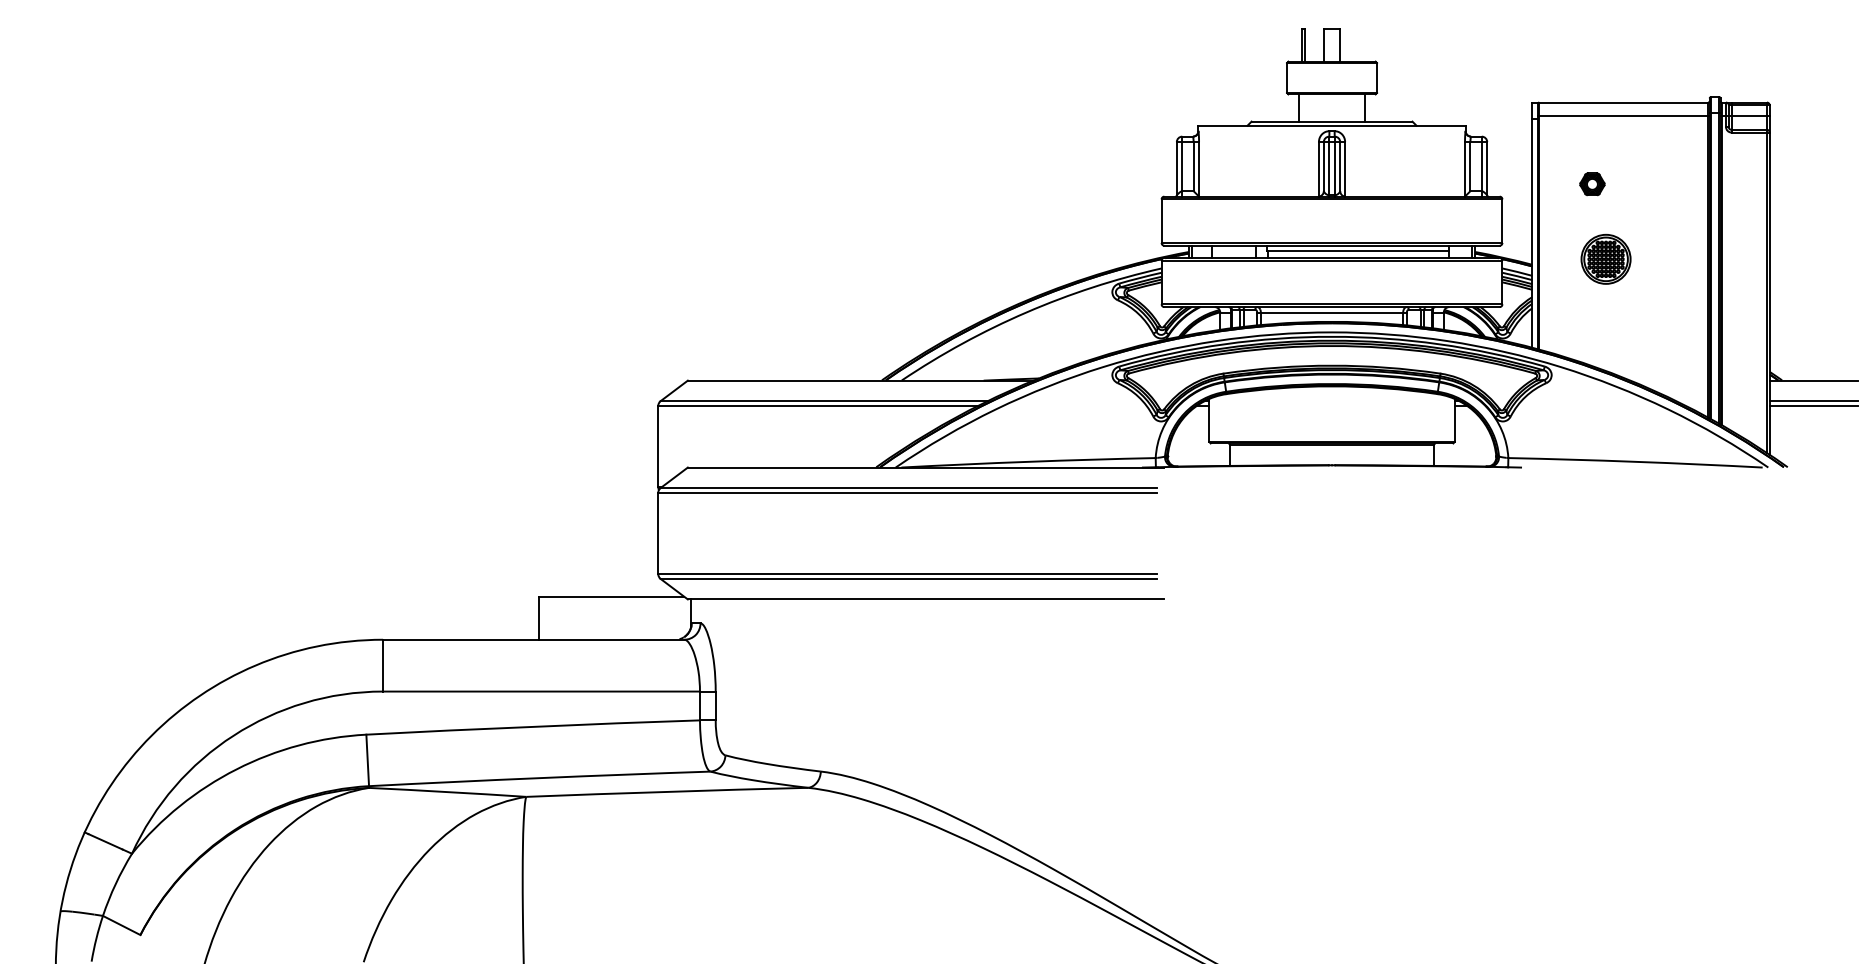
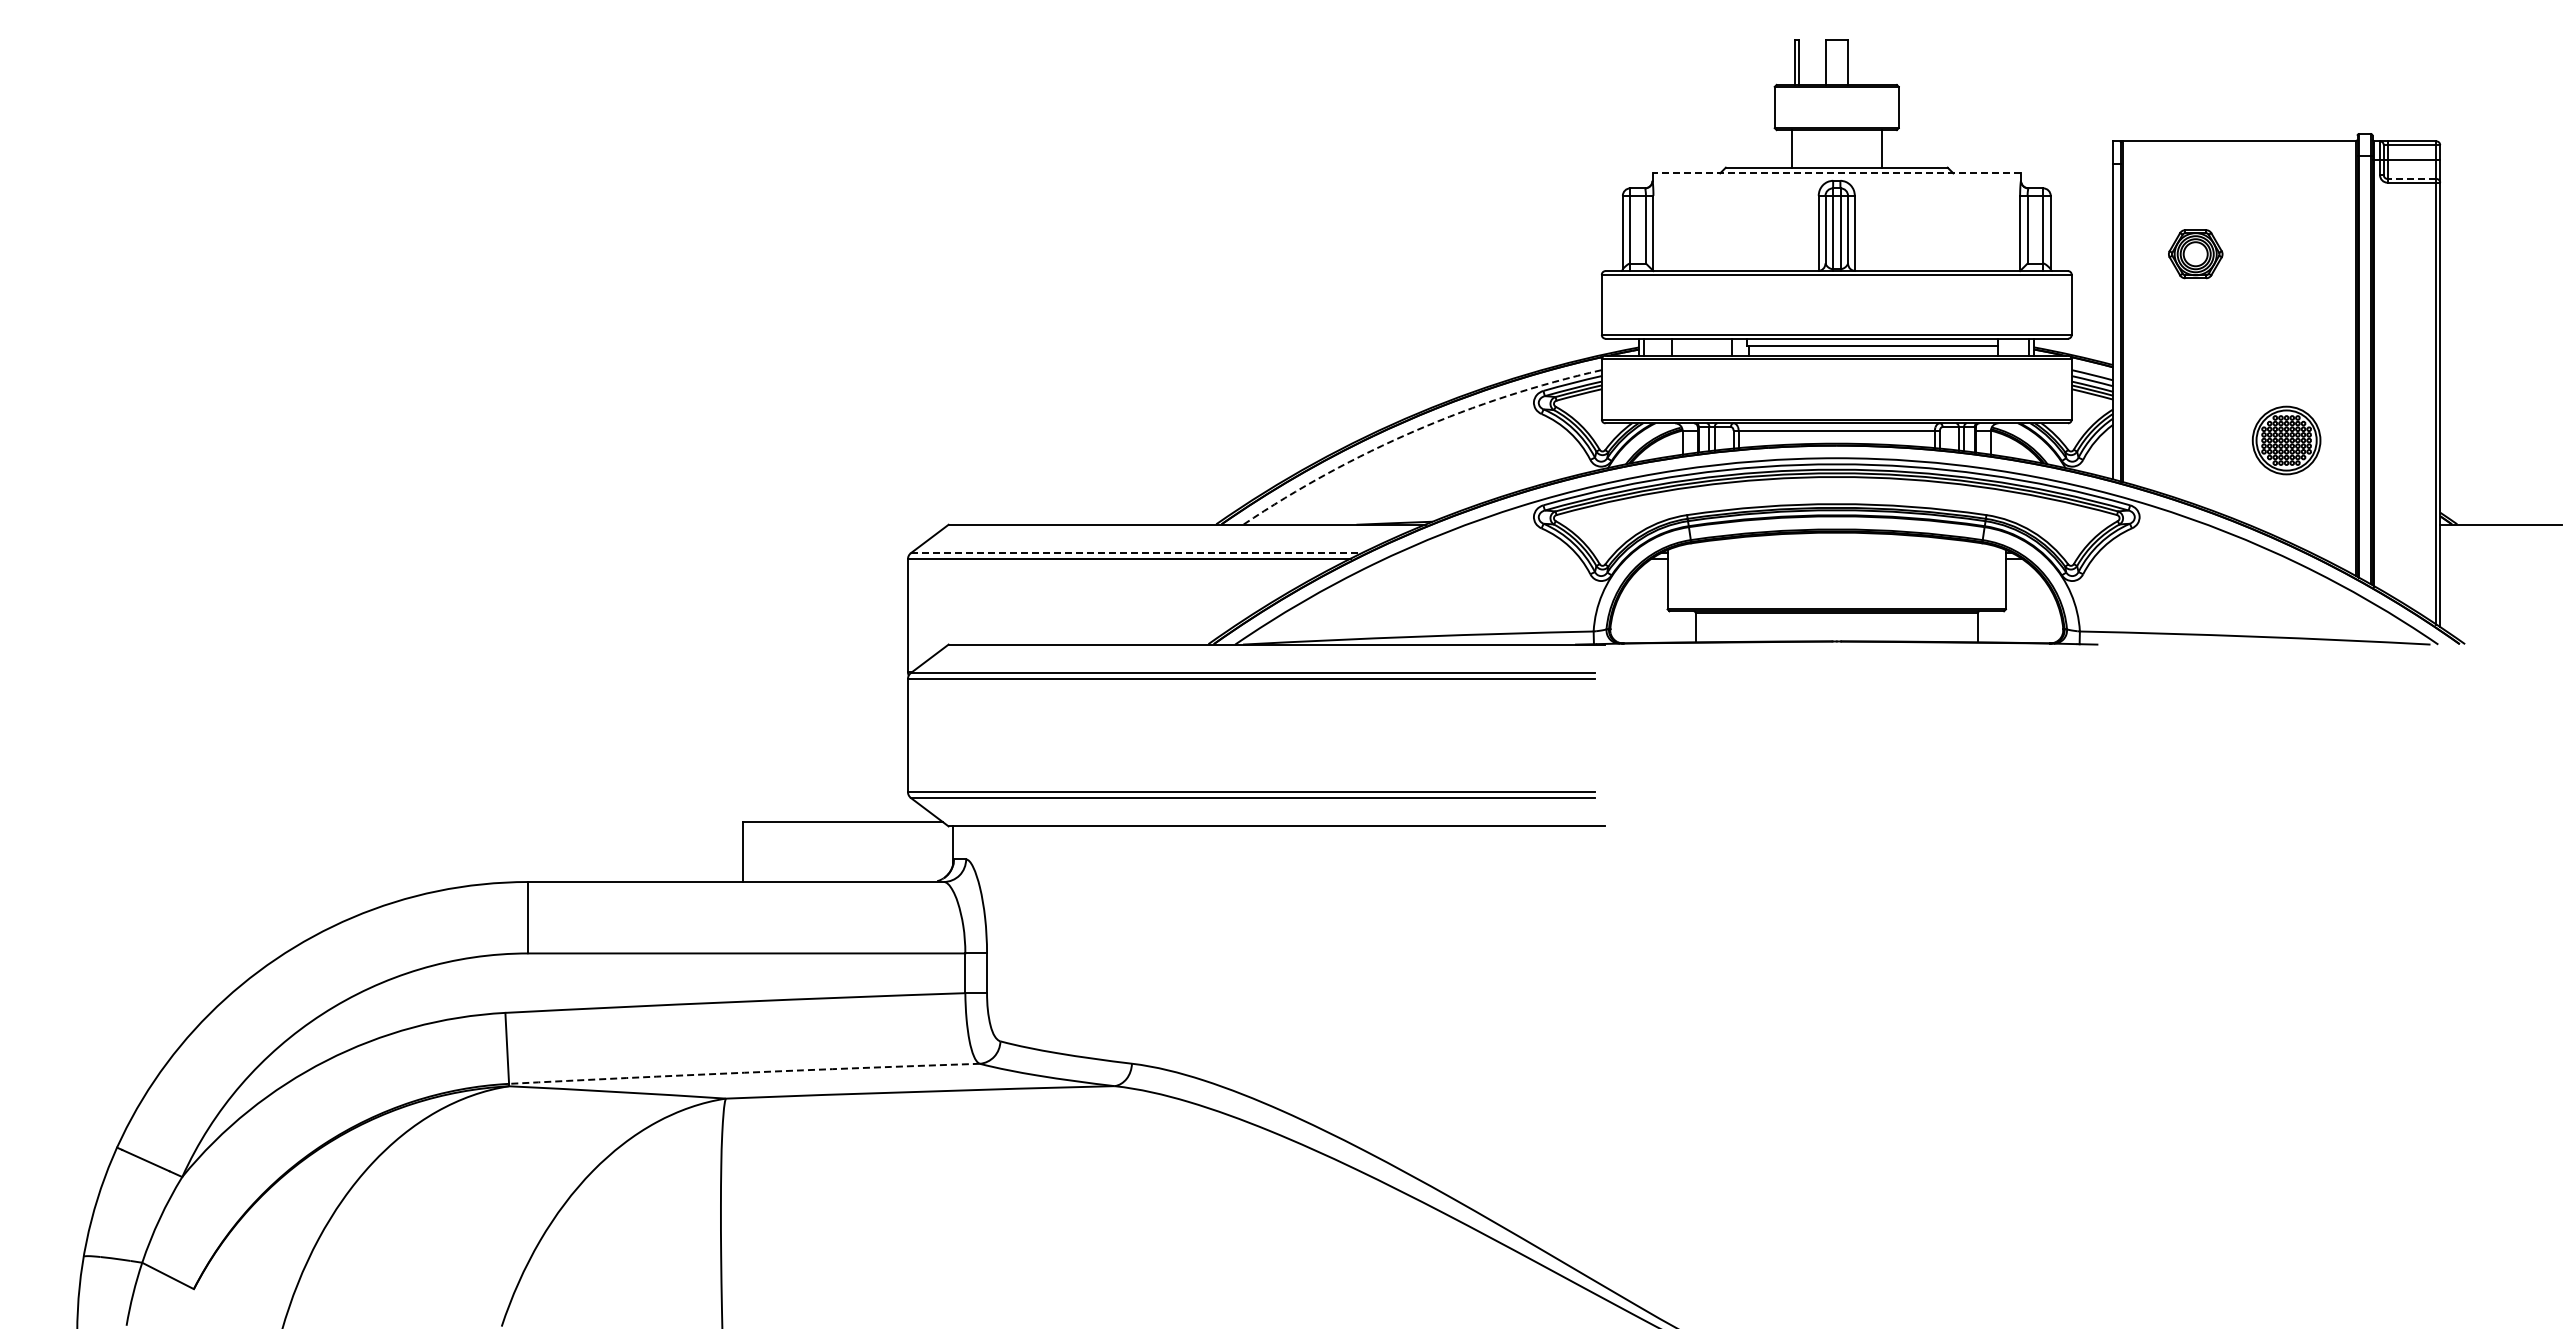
line: (1623, 116) -> (2238, 160), removed
line: (1331, 125) -> (1836, 173), solid -> dashed
line: (1748, 129) -> (2411, 178), solid -> dashed
part: (1592, 183) -> (2195, 253), size x1.6
part: (1605, 259) -> (2286, 440), moved
arc: (1026, 312) -> (1415, 430), solid -> dashed
line: (824, 401) -> (1136, 553), solid -> dashed
line: (1814, 401) -> (2501, 553), removed
line: (1814, 405) -> (2501, 559), removed
arc: (539, 777) -> (744, 1072), solid -> dashed

